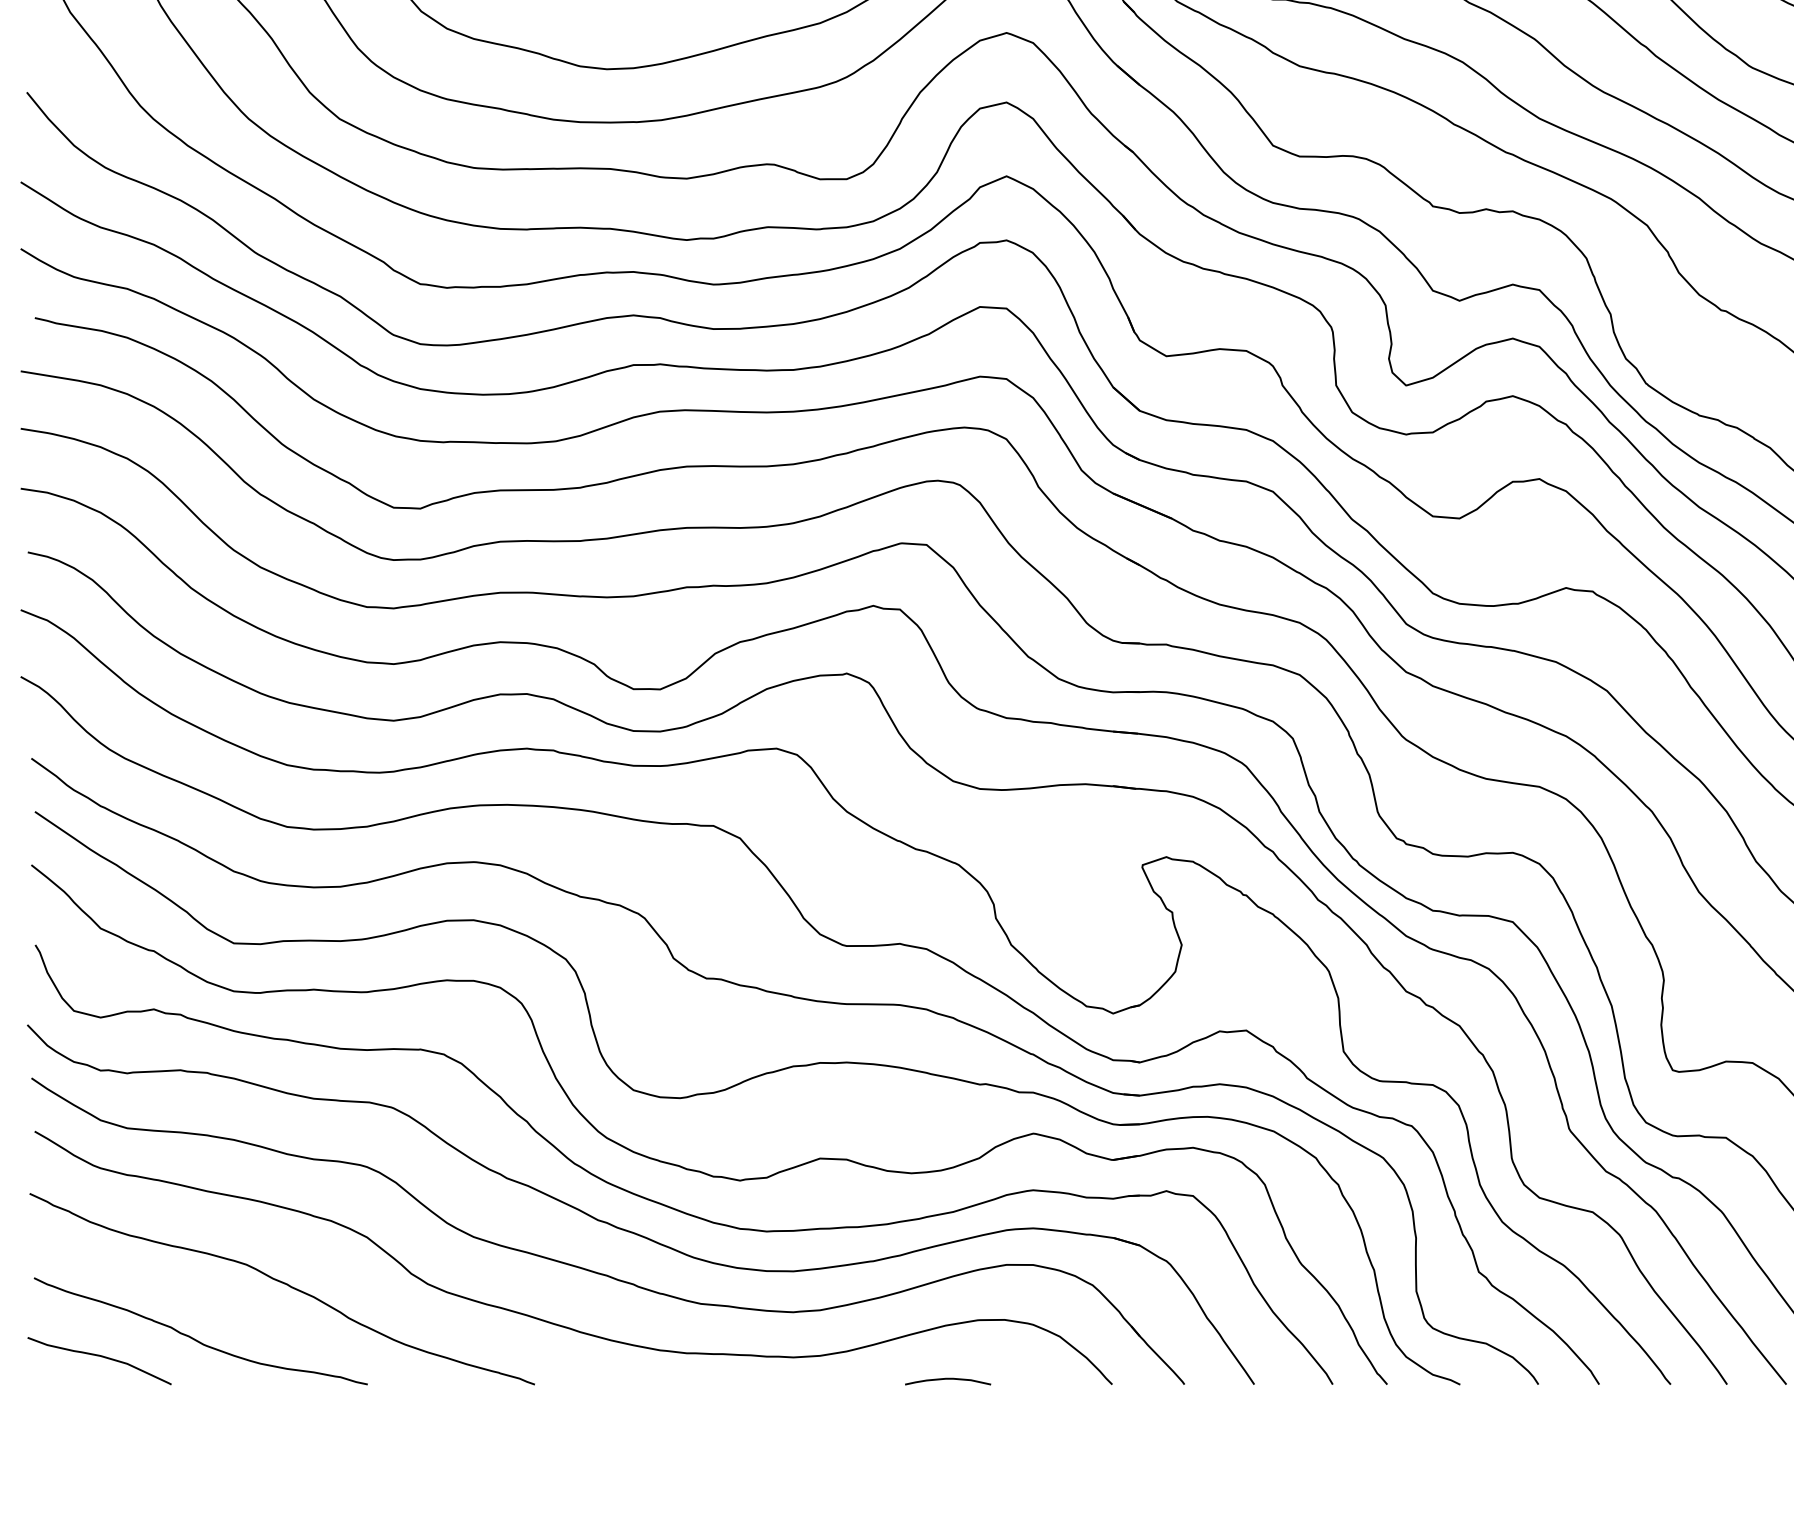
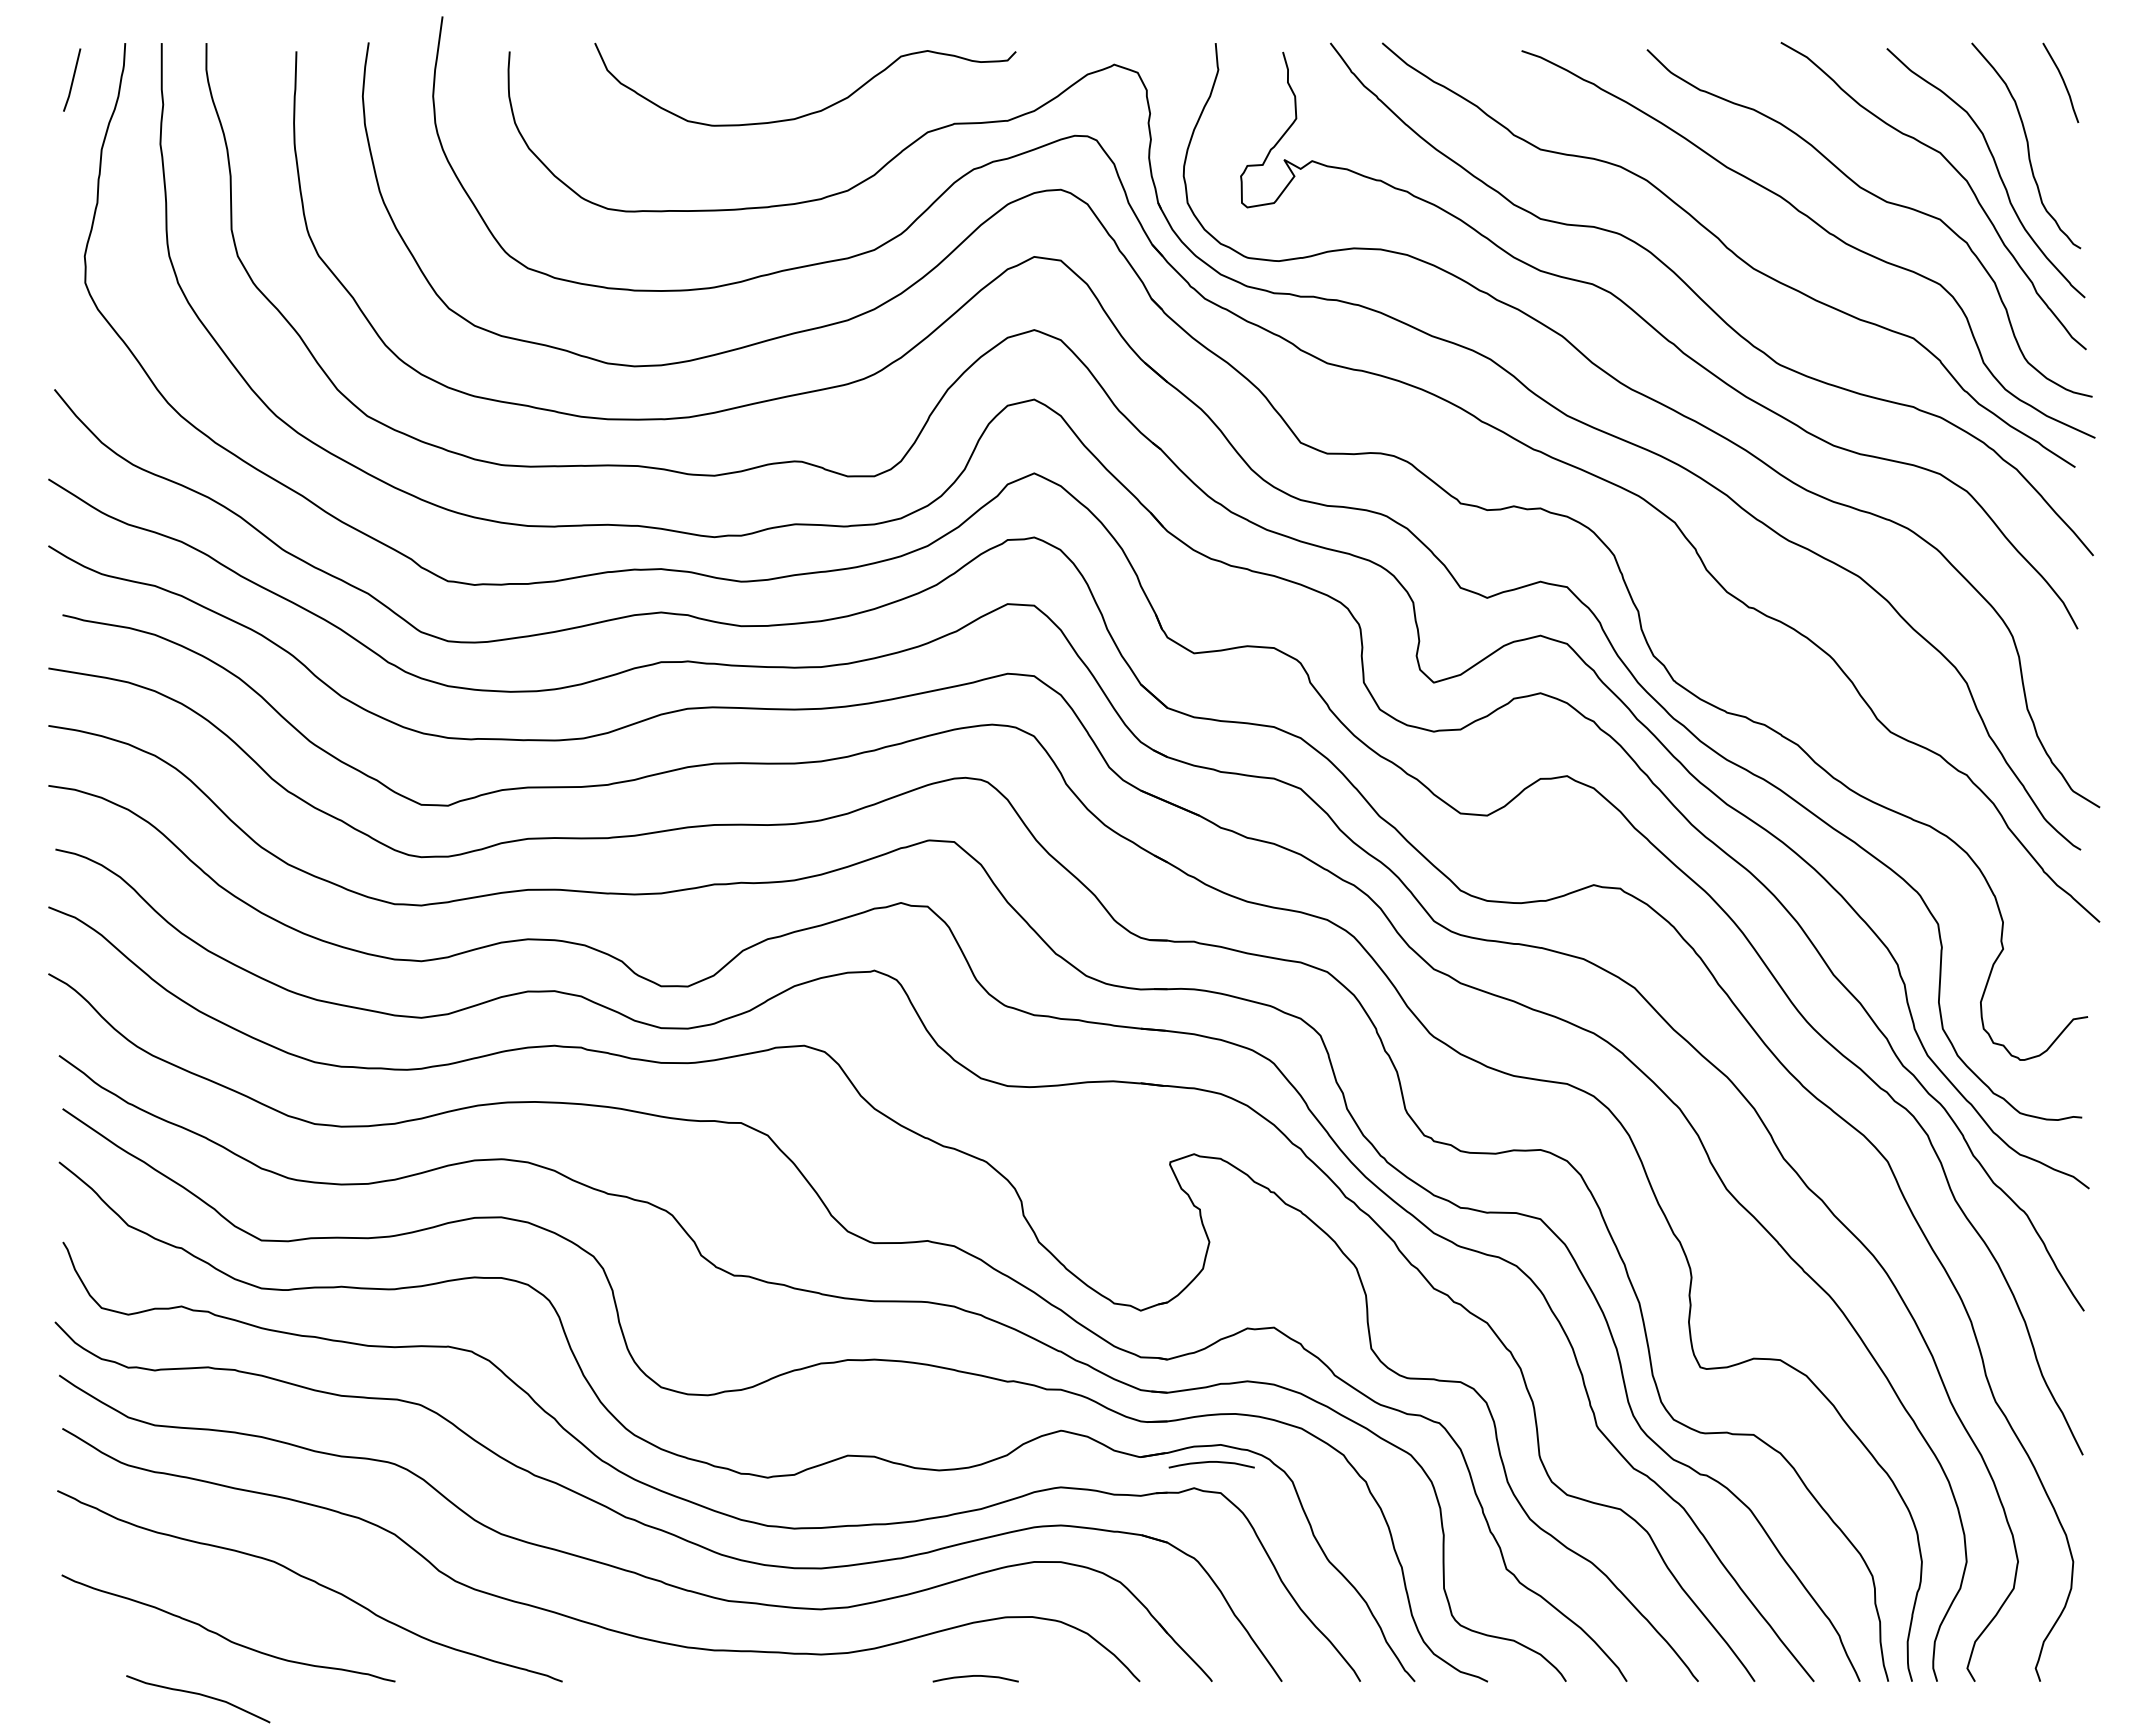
curve: (1183, 1165) -> (1211, 1462), added
curve: (100, 1357) -> (199, 1695), moved

